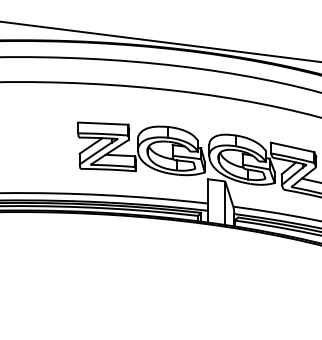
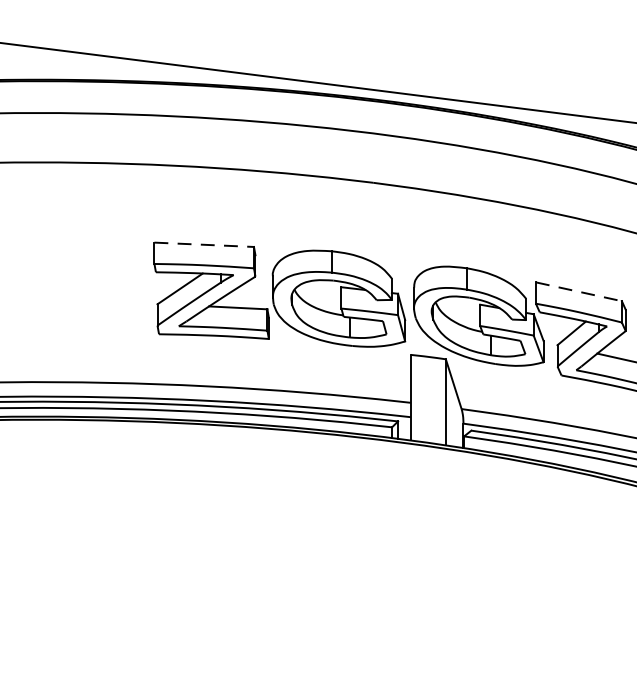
line: (103, 123) -> (204, 244), solid -> dashed
line: (293, 147) -> (580, 291), solid -> dashed

